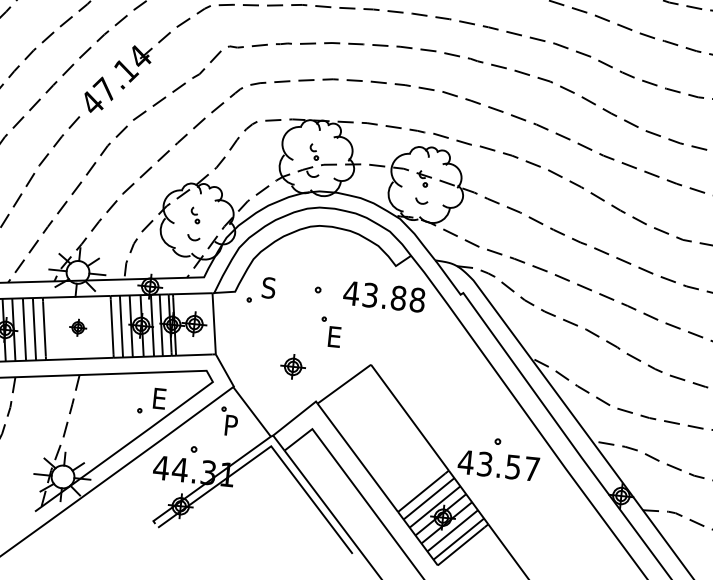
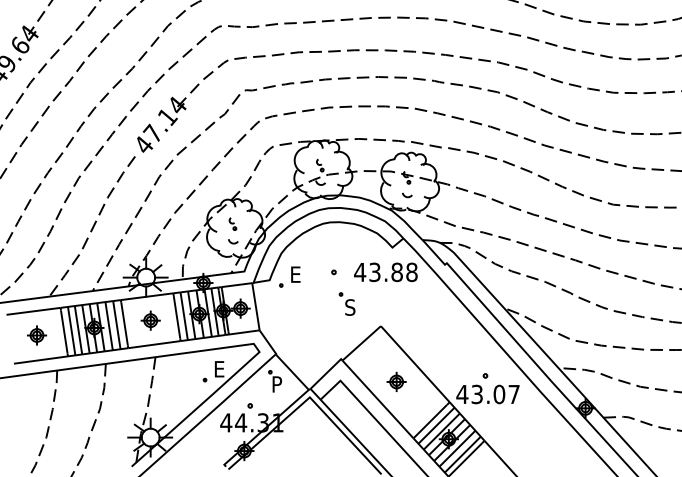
text: (268, 287) -> (295, 274), S -> E
part: (77, 327) -> (150, 320), size x1.43
text: (334, 336) -> (350, 307), E -> S
part: (293, 366) -> (396, 381), moved
text: (513, 467) -> (499, 394), 43.57 -> 43.07

